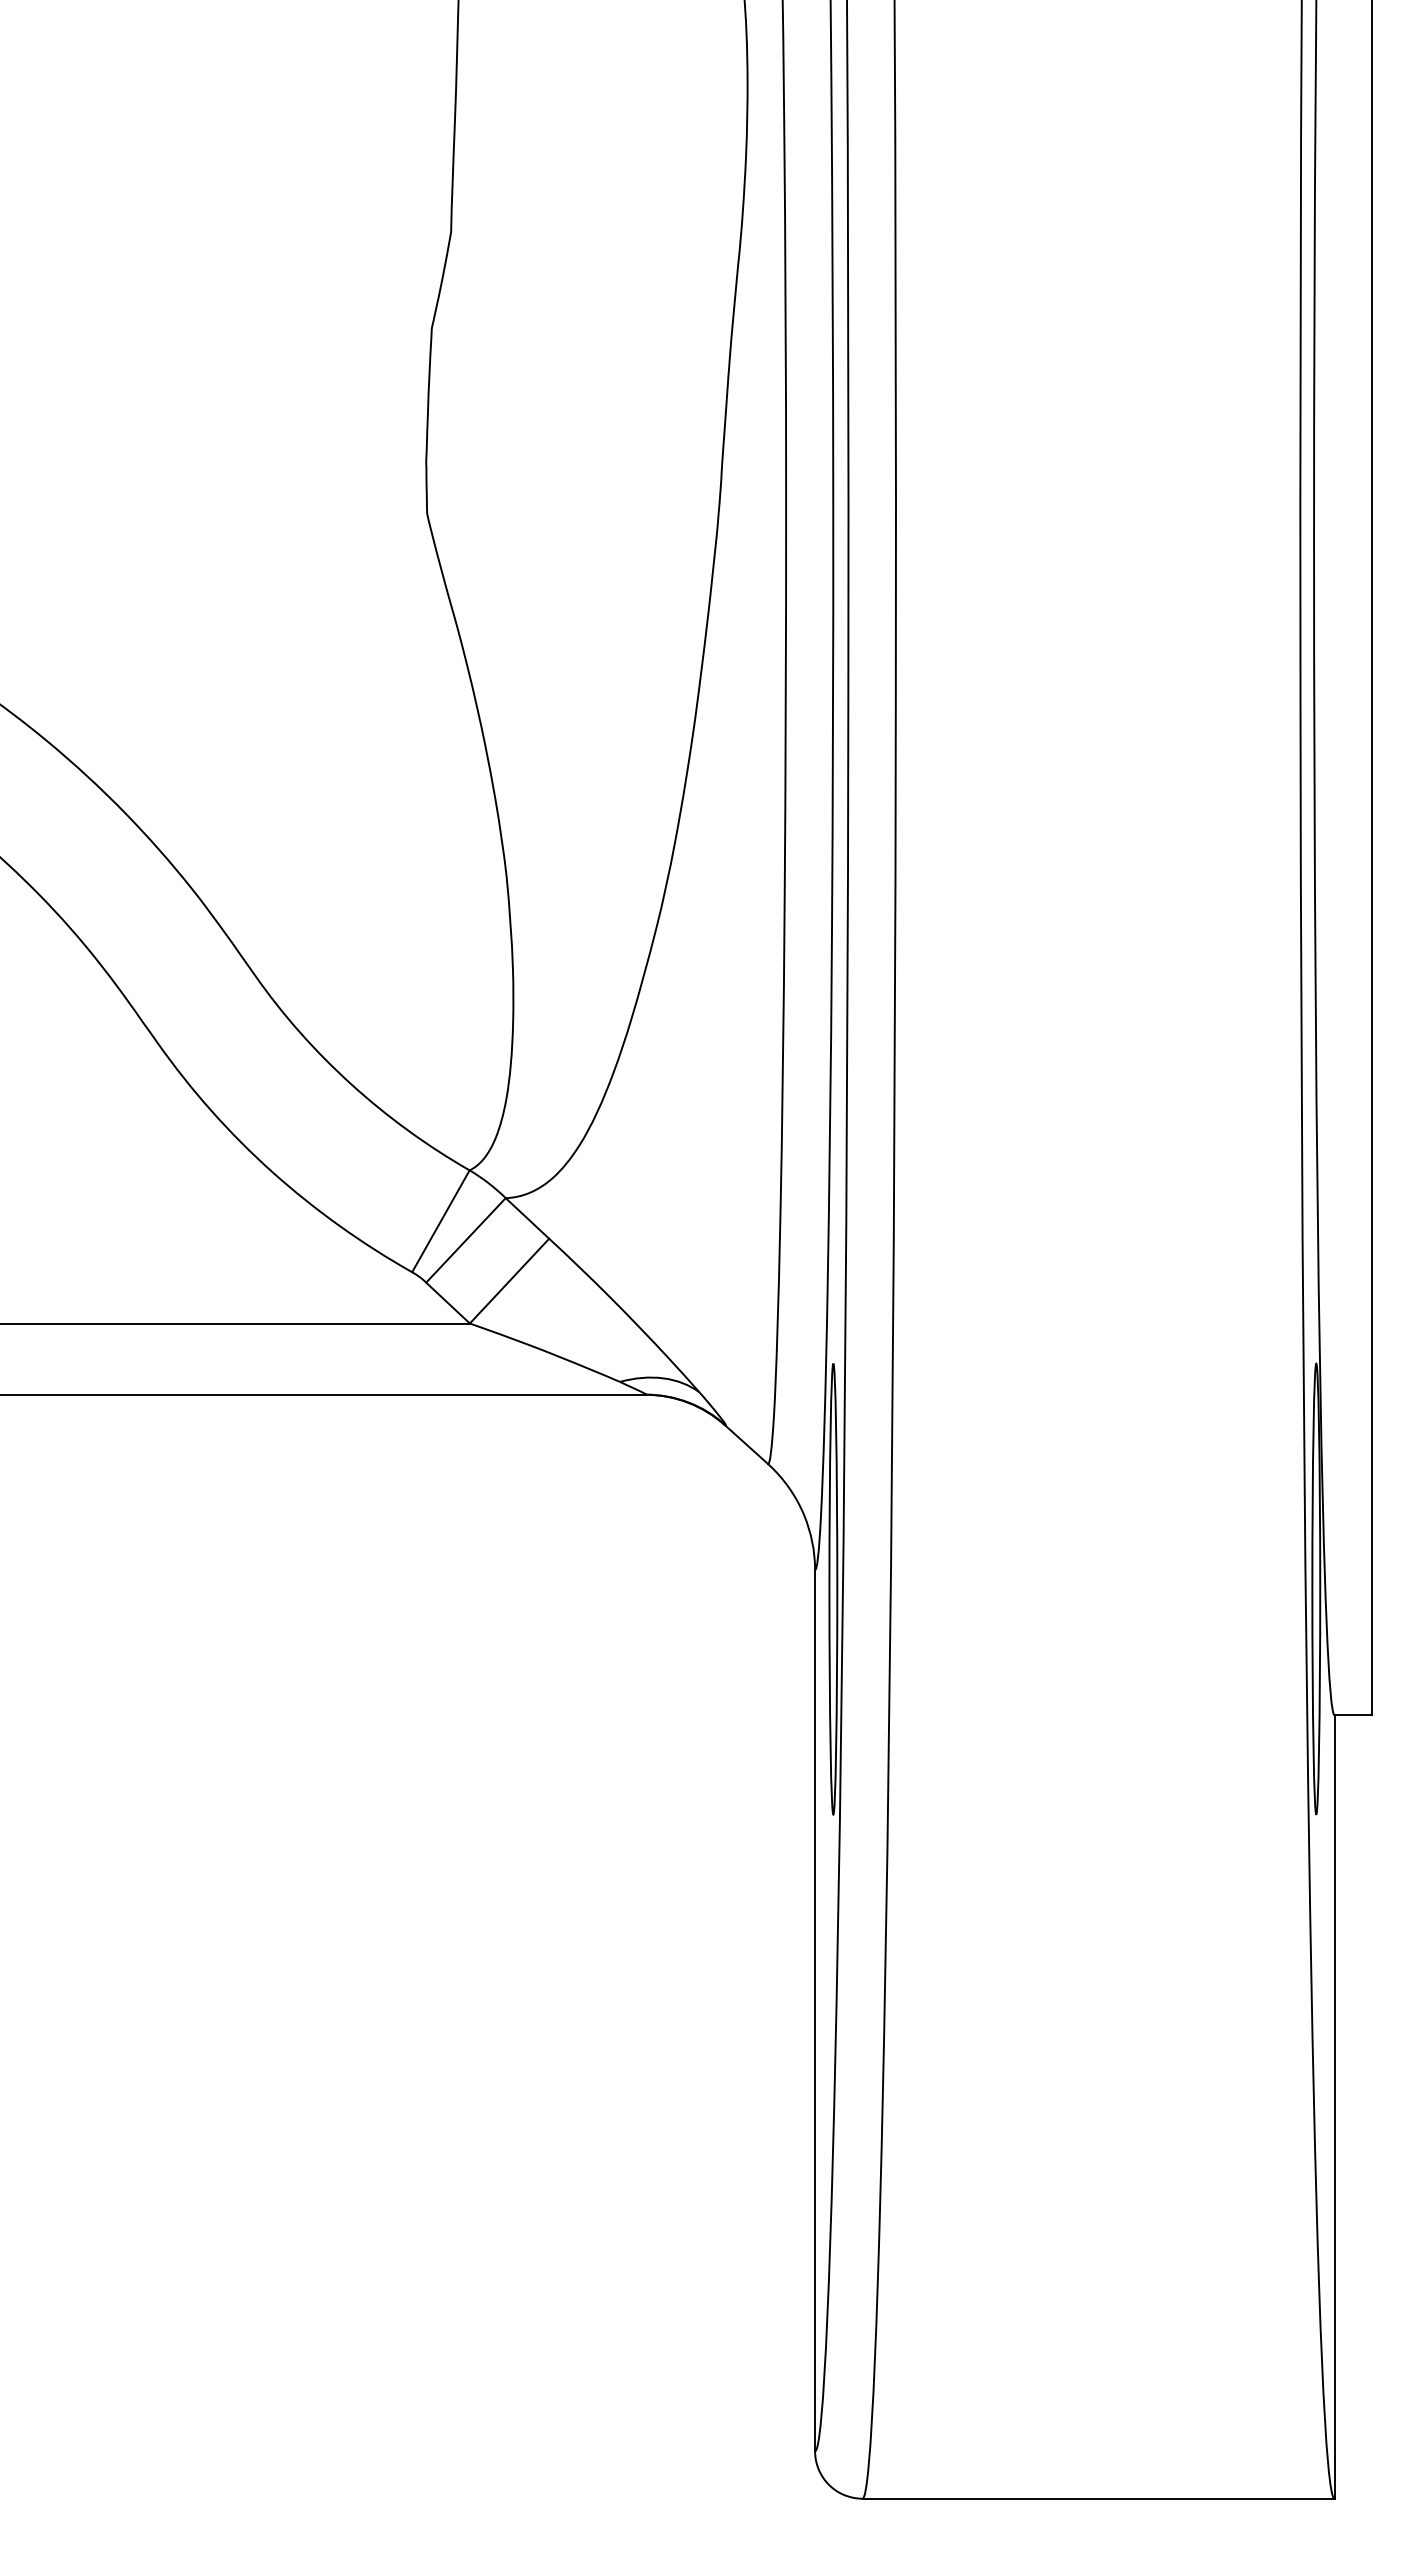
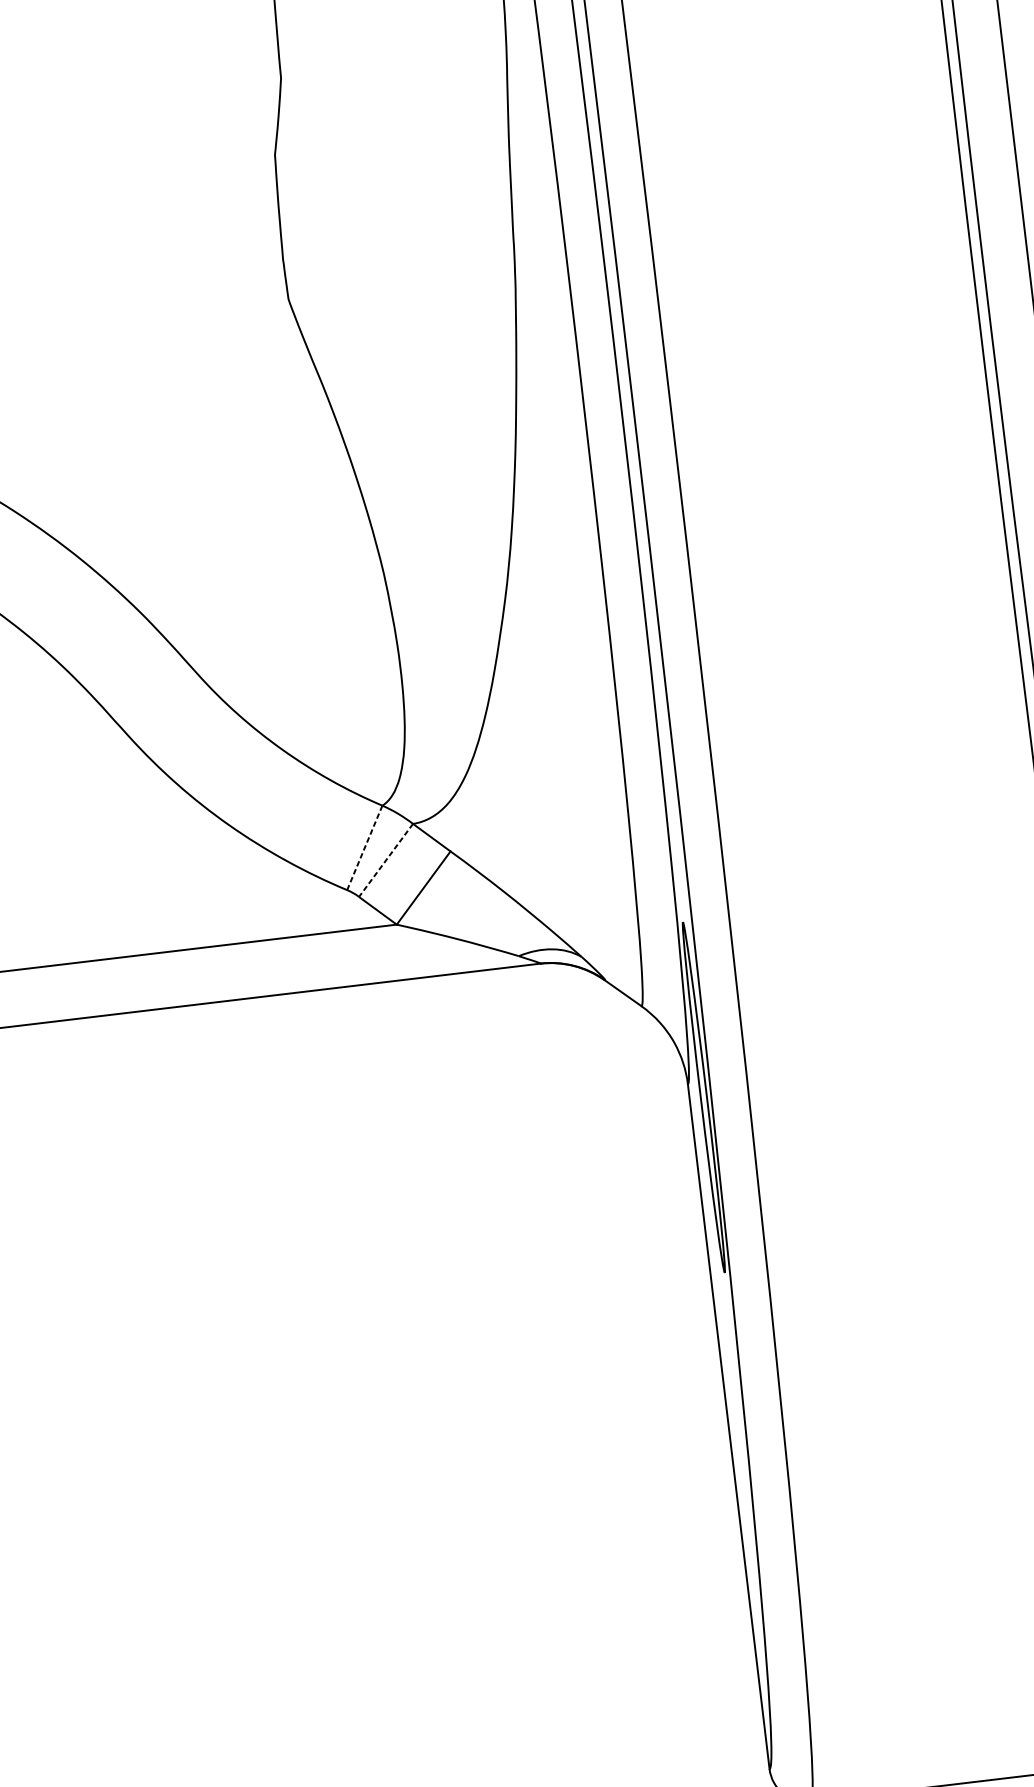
line: (440, 1221) -> (364, 848), solid -> dashed
line: (465, 1240) -> (385, 860), solid -> dashed

